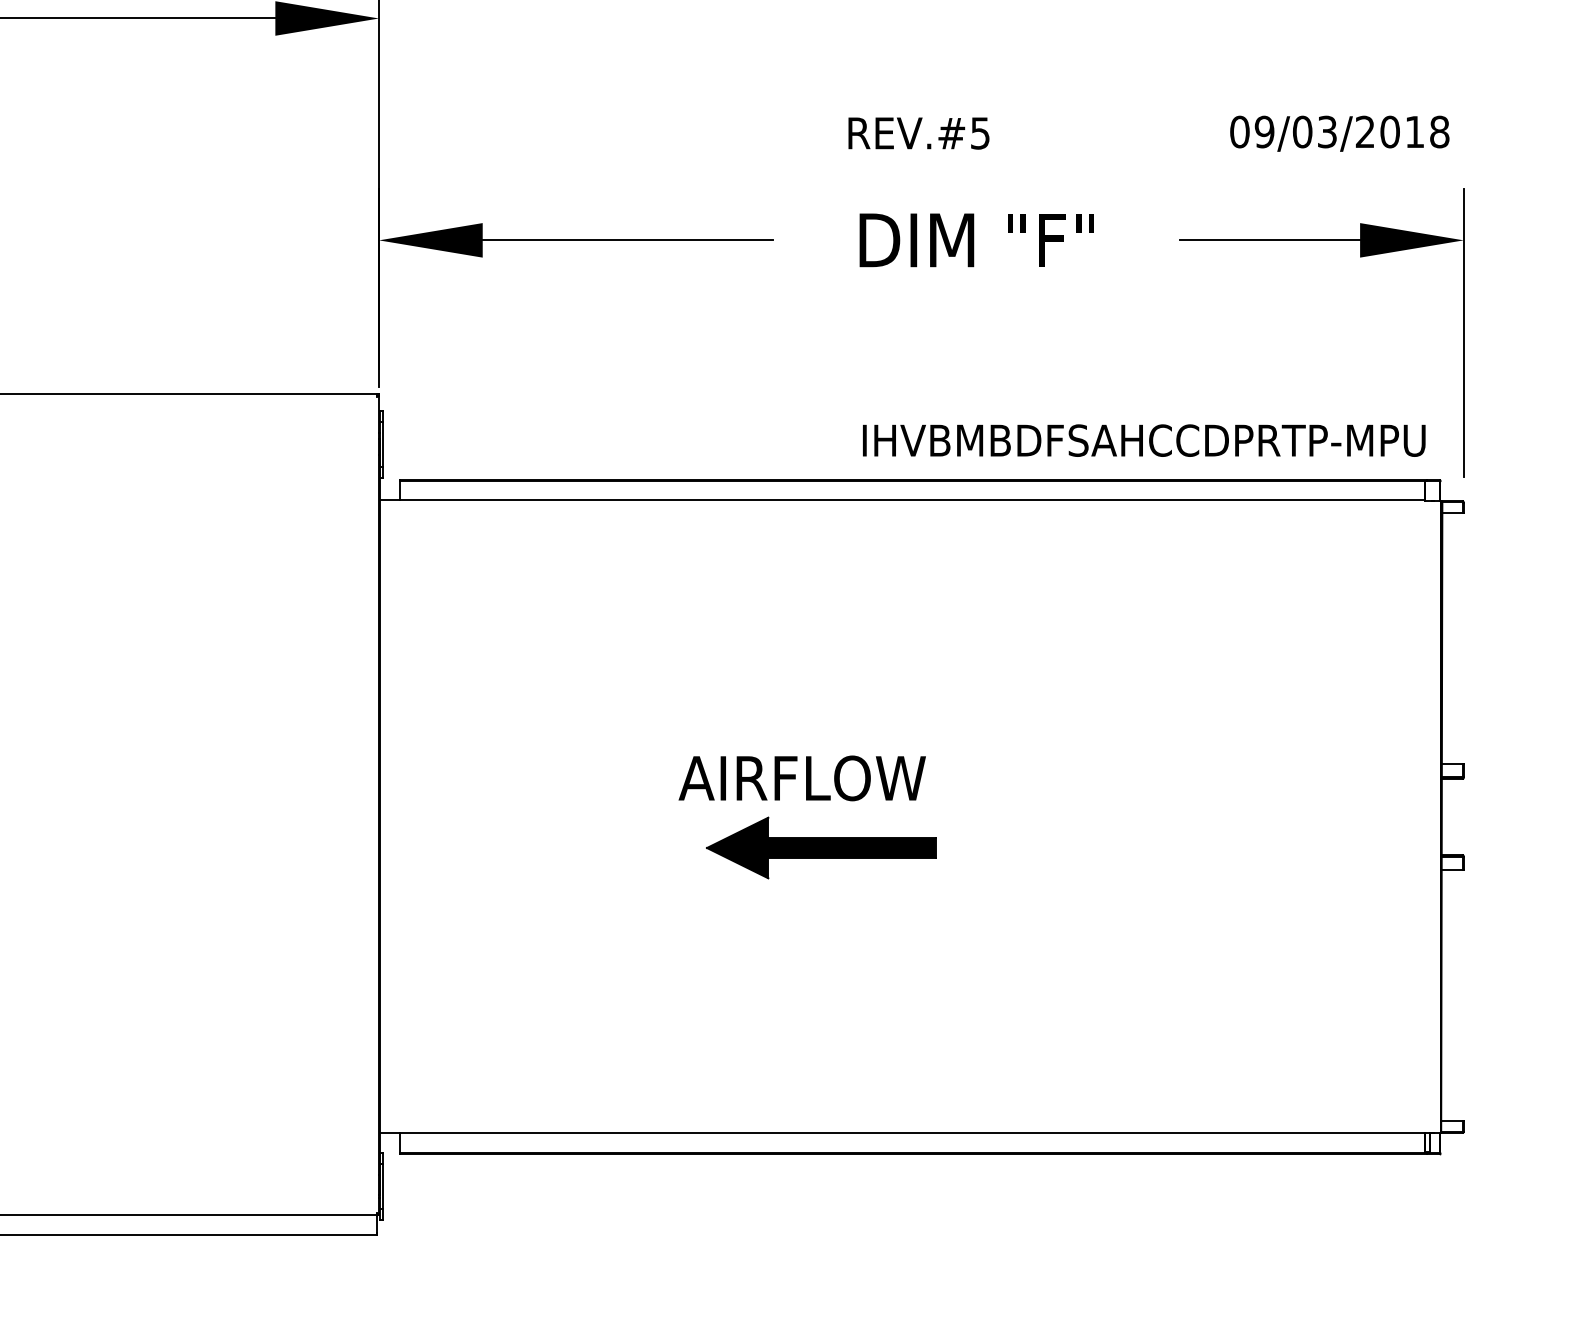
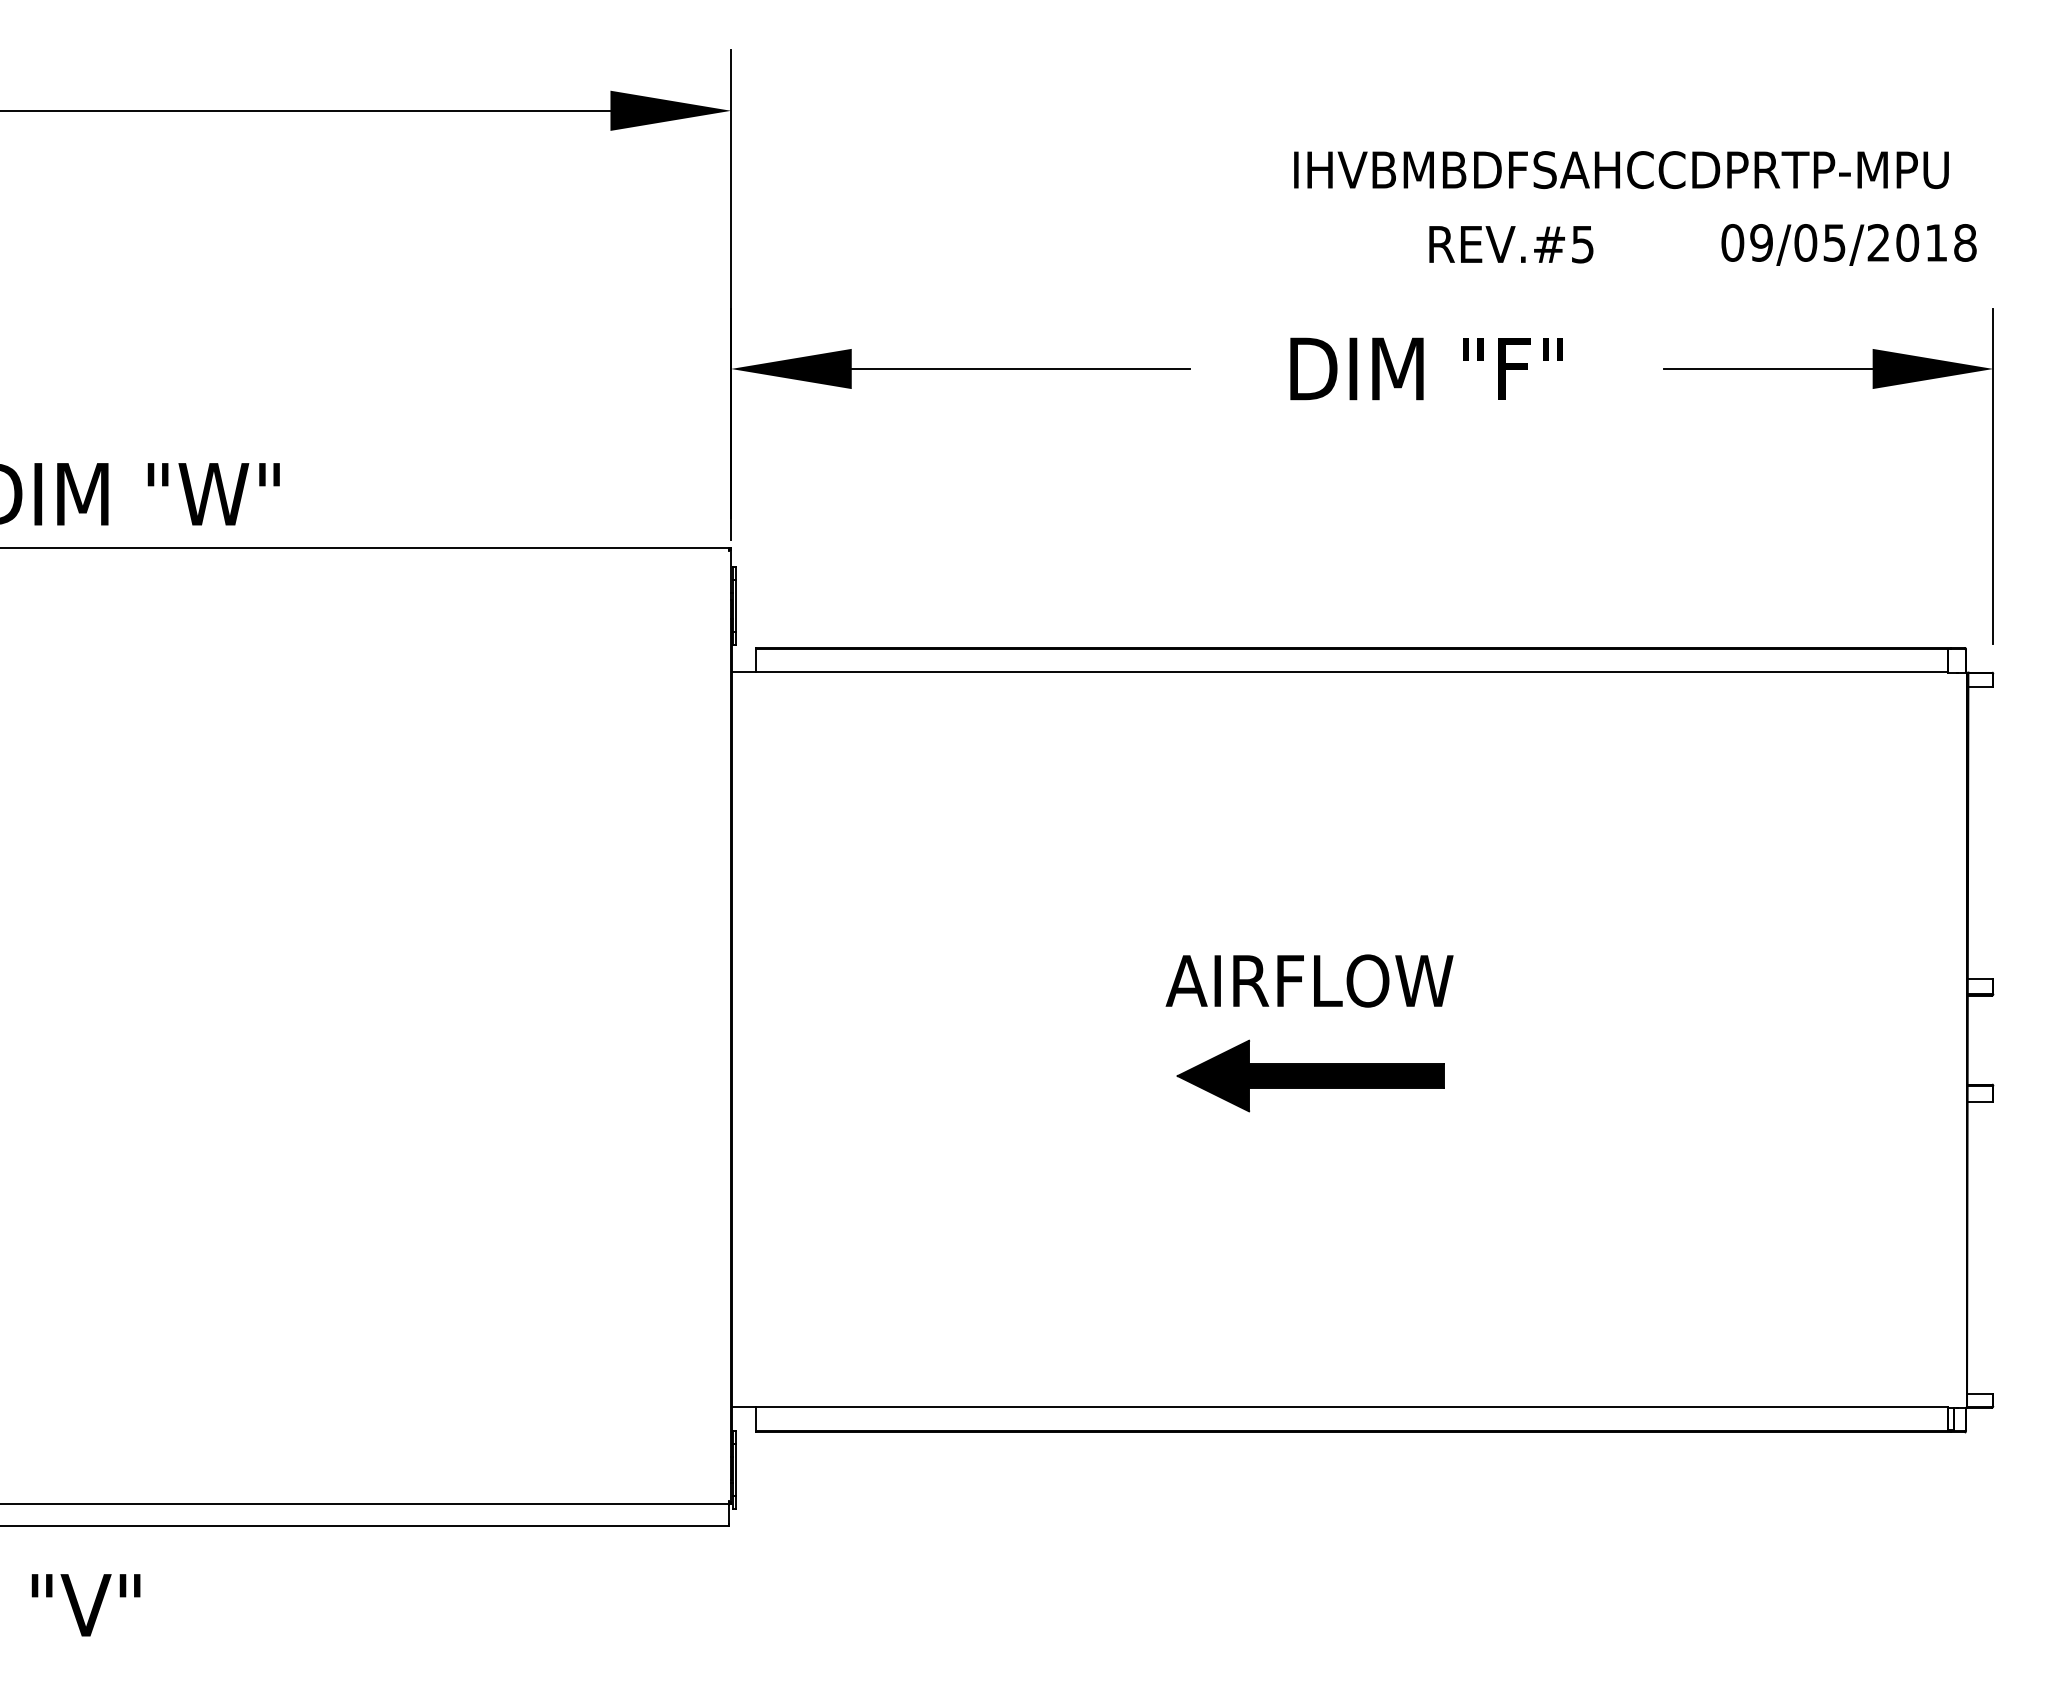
text: (1327, 131) -> (1834, 242), 09/03/2018 -> 09/05/2018
text: (919, 133) -> (1511, 244), moved
text: (1144, 441) -> (1621, 170), moved
text: (802, 777) -> (1309, 980), moved
part: (821, 847) -> (1310, 1075), moved

